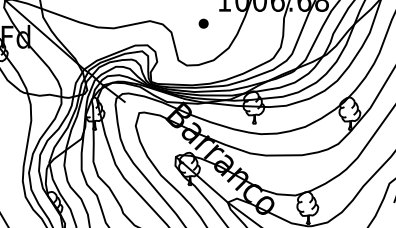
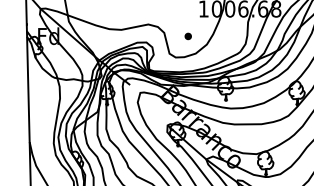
part: (202, 23) -> (187, 36), moved

